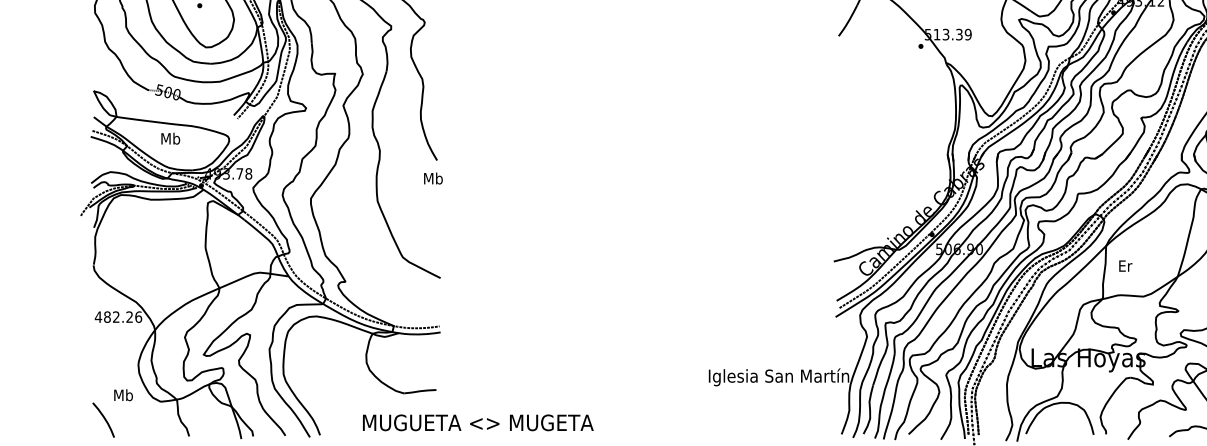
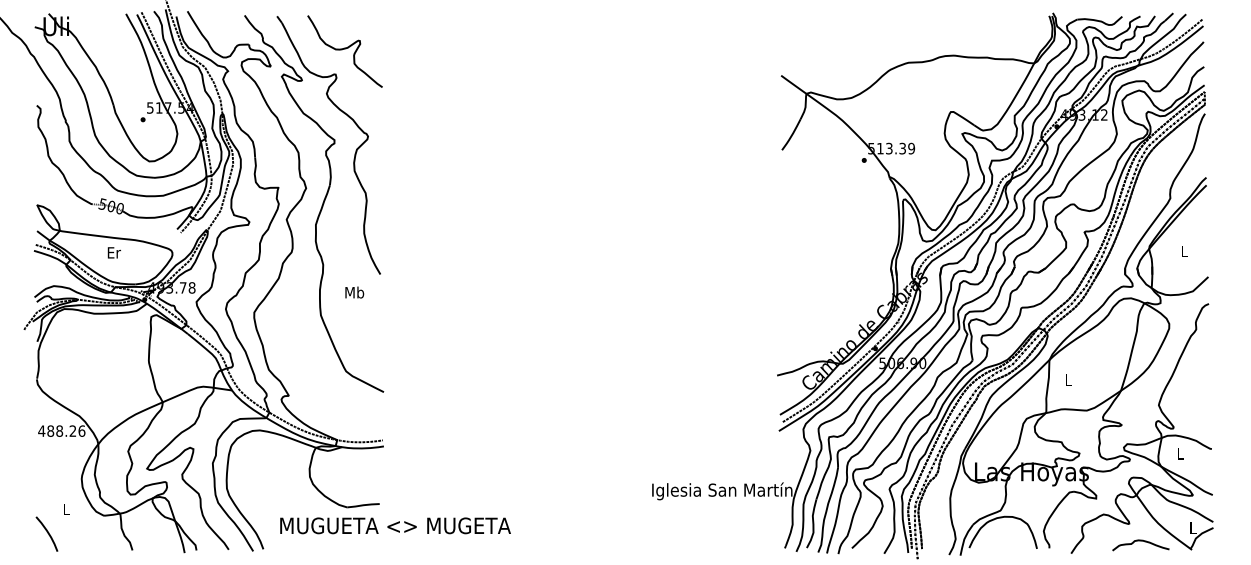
text: (170, 138) -> (113, 252), Mb -> Er
text: (433, 178) -> (354, 292), moved
text: (1125, 265) -> (1068, 379), Er -> L
text: (116, 316) -> (59, 430), 482.26 -> 488.26
text: (123, 395) -> (66, 509), Mb -> L
text: (478, 422) -> (395, 525), moved

